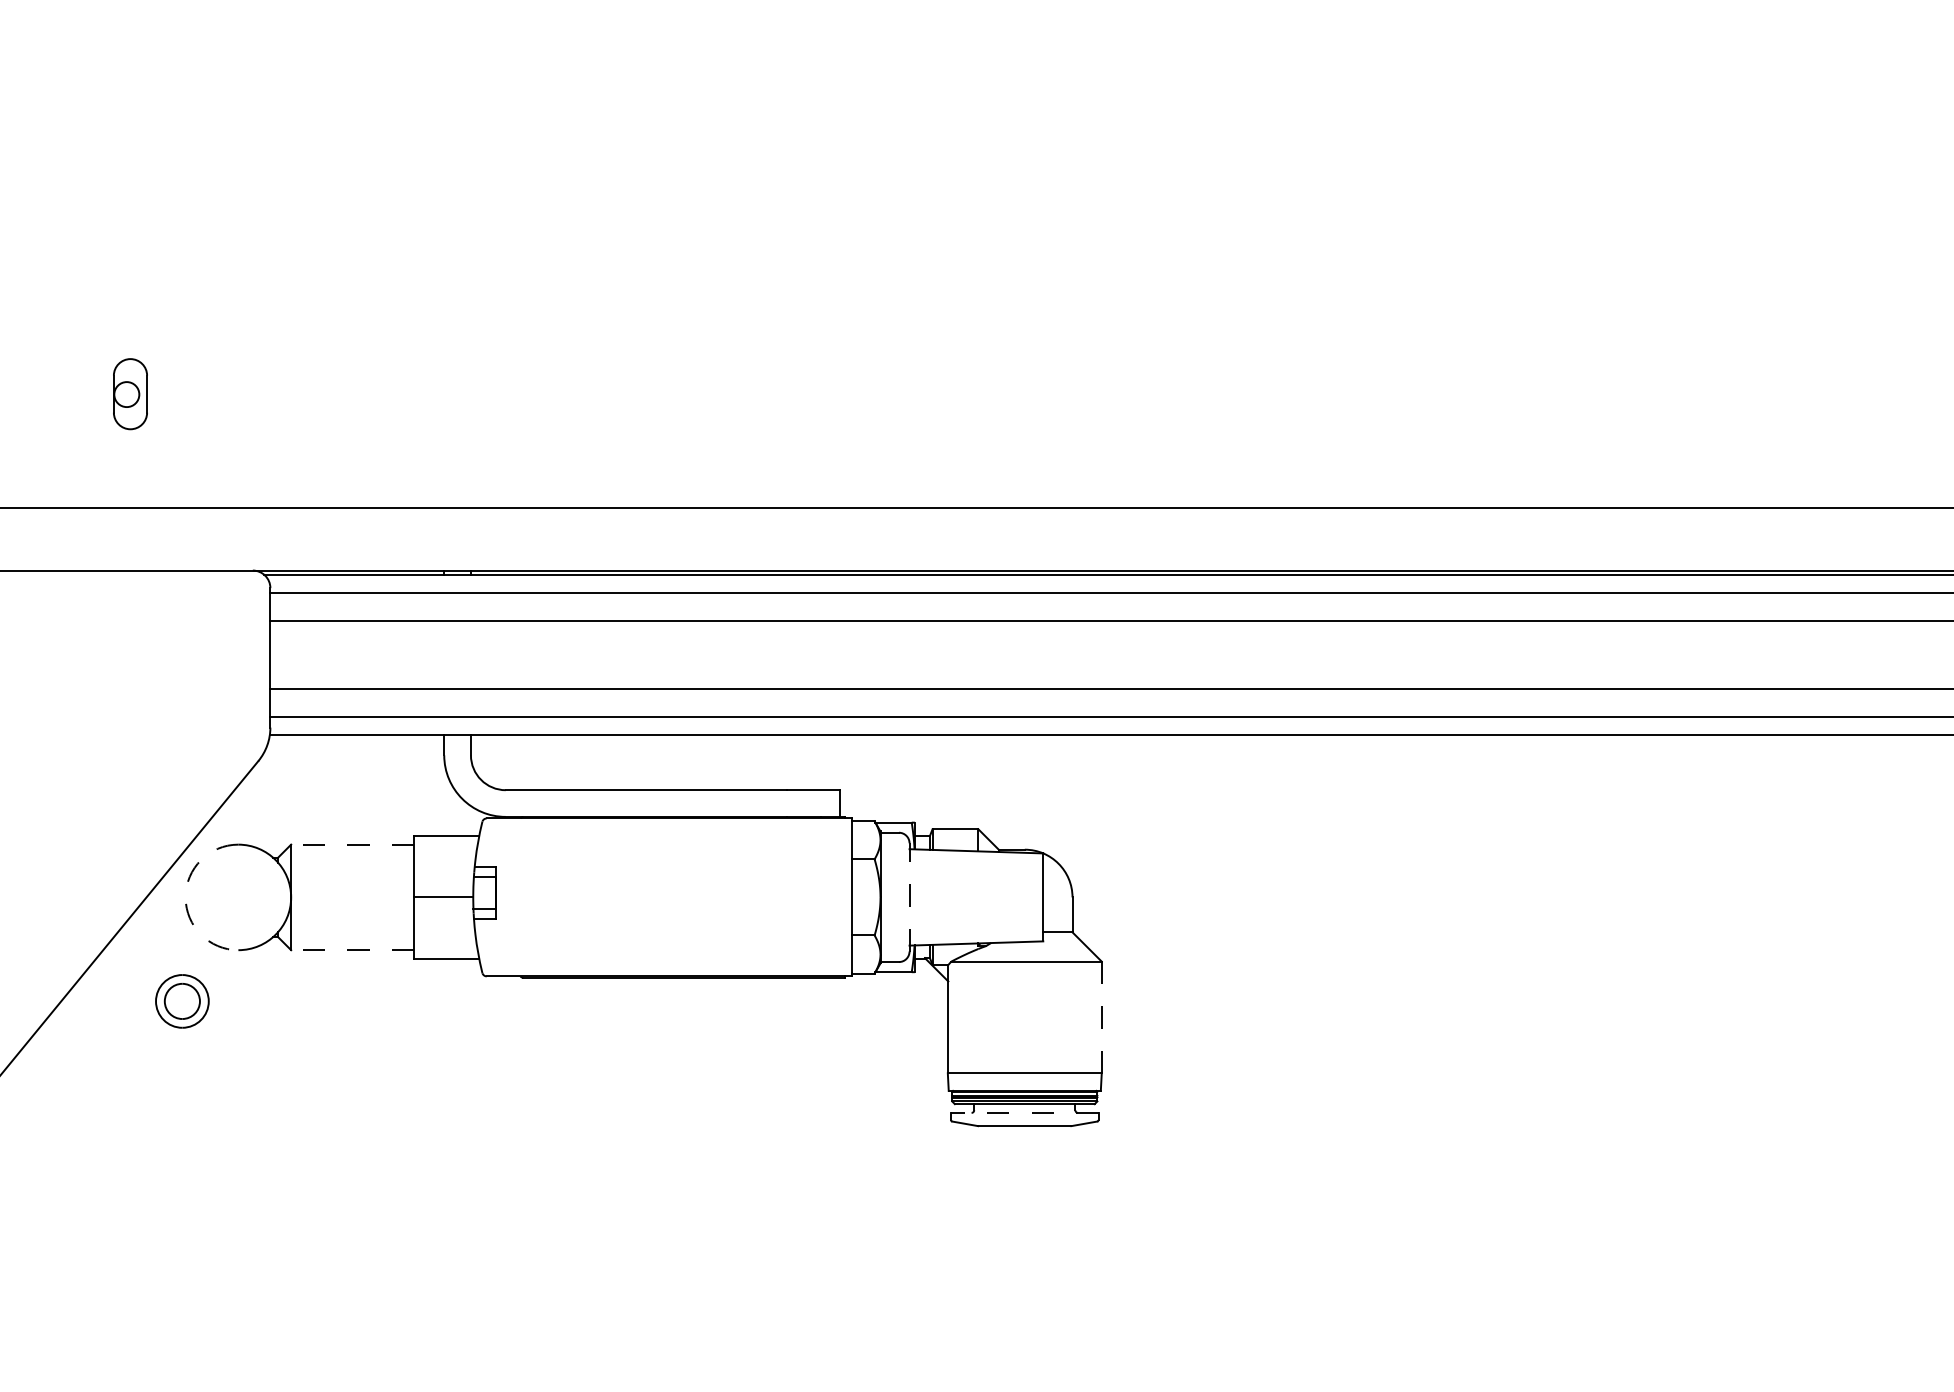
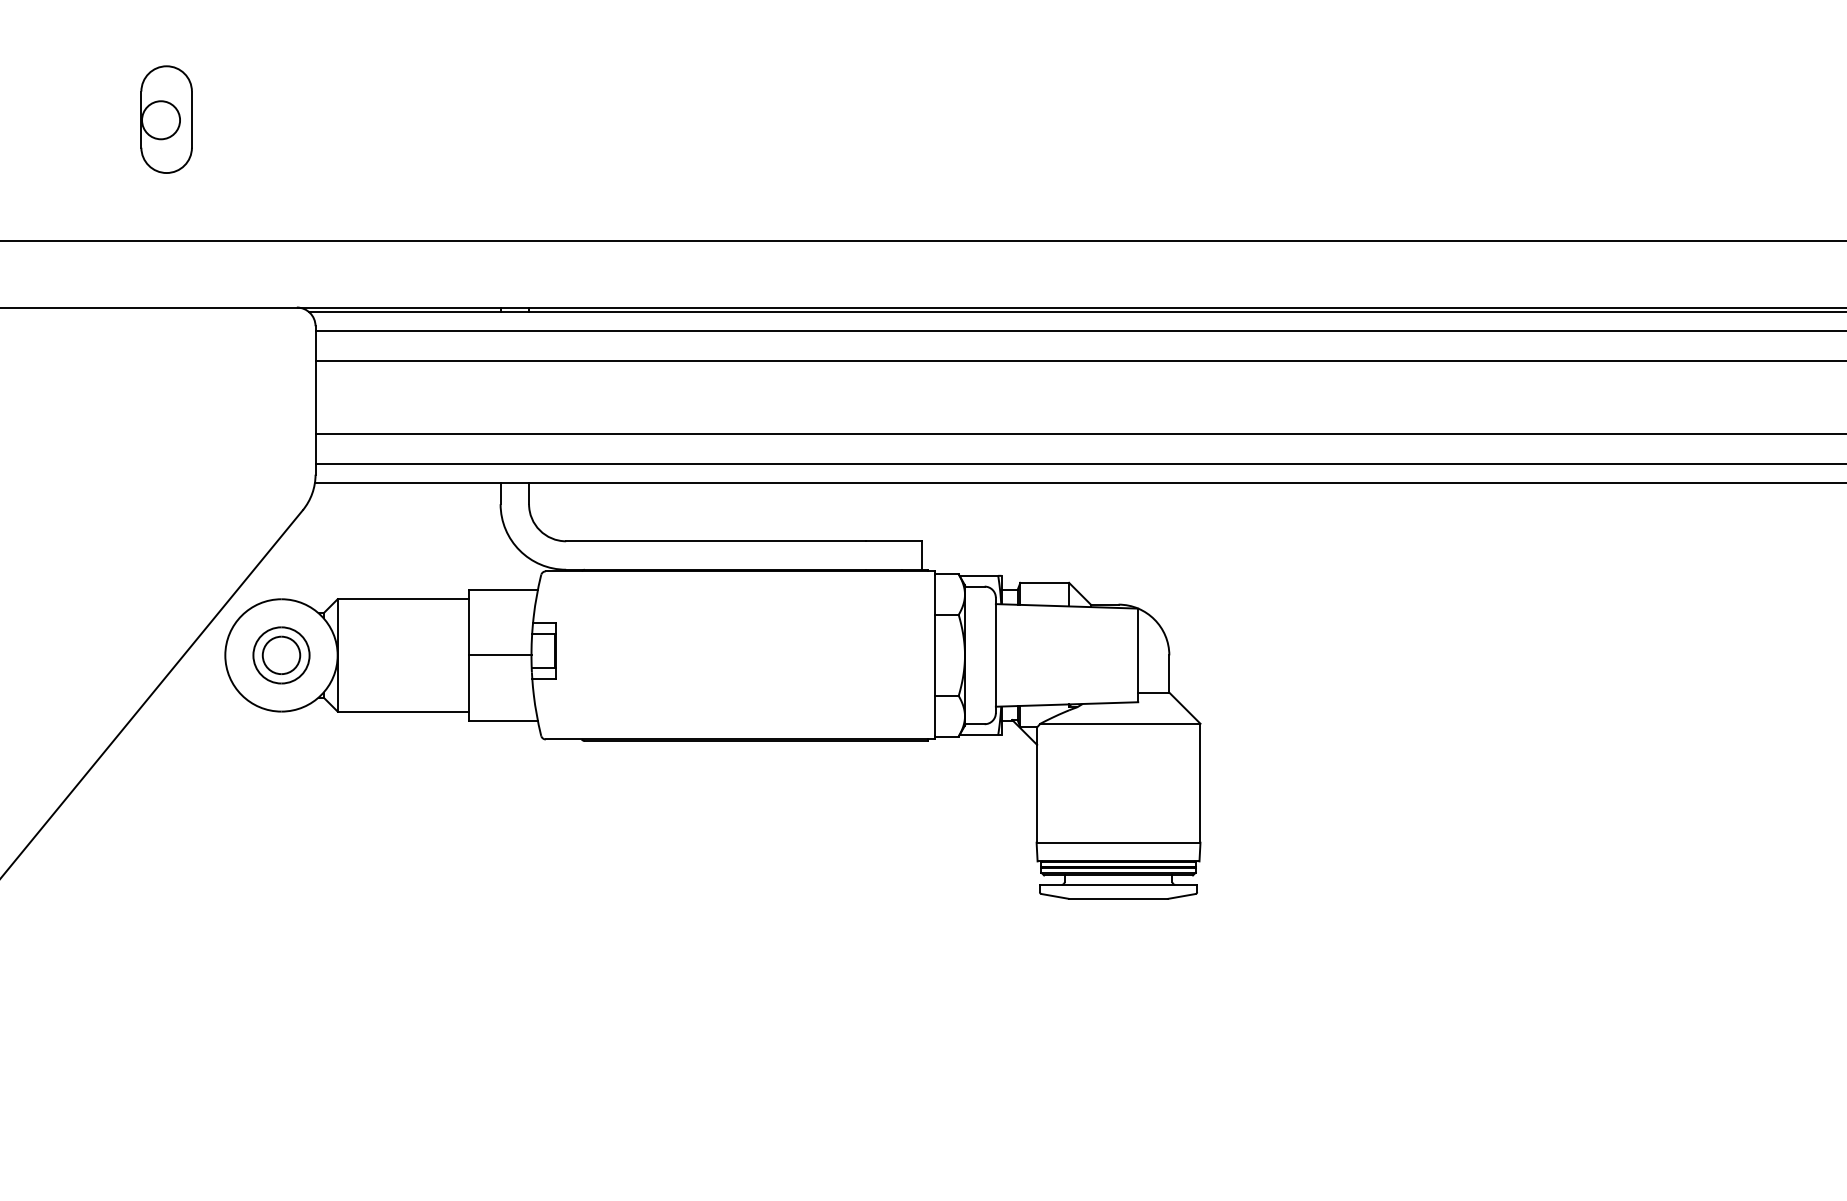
part: (130, 394) -> (166, 120), size x1.43
line: (352, 844) -> (402, 599), dashed -> solid
line: (909, 896) -> (995, 654), dashed -> solid
arc: (185, 897) -> (225, 655), dashed -> solid
line: (352, 950) -> (402, 711), dashed -> solid
part: (182, 1001) -> (281, 655), moved
line: (1101, 1017) -> (1200, 783), dashed -> solid
line: (1024, 1112) -> (1118, 884), dashed -> solid

